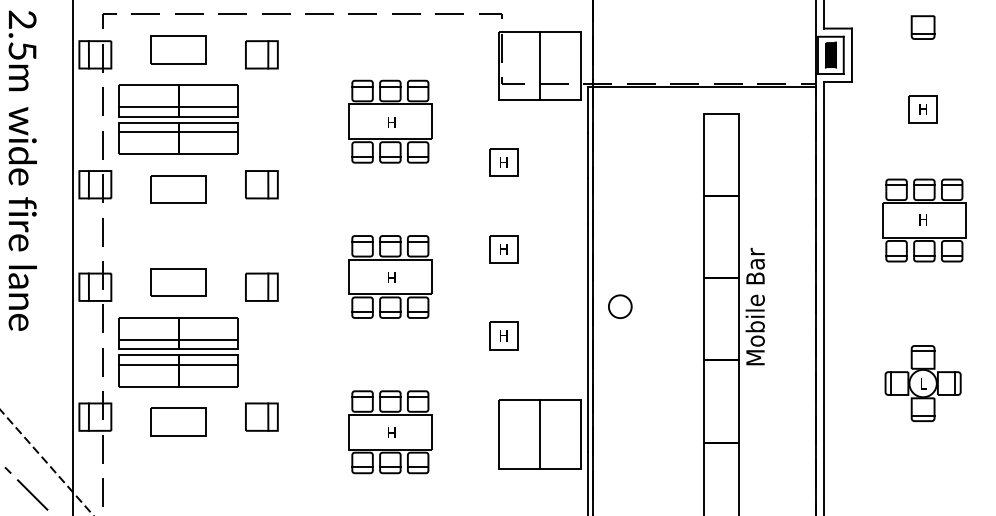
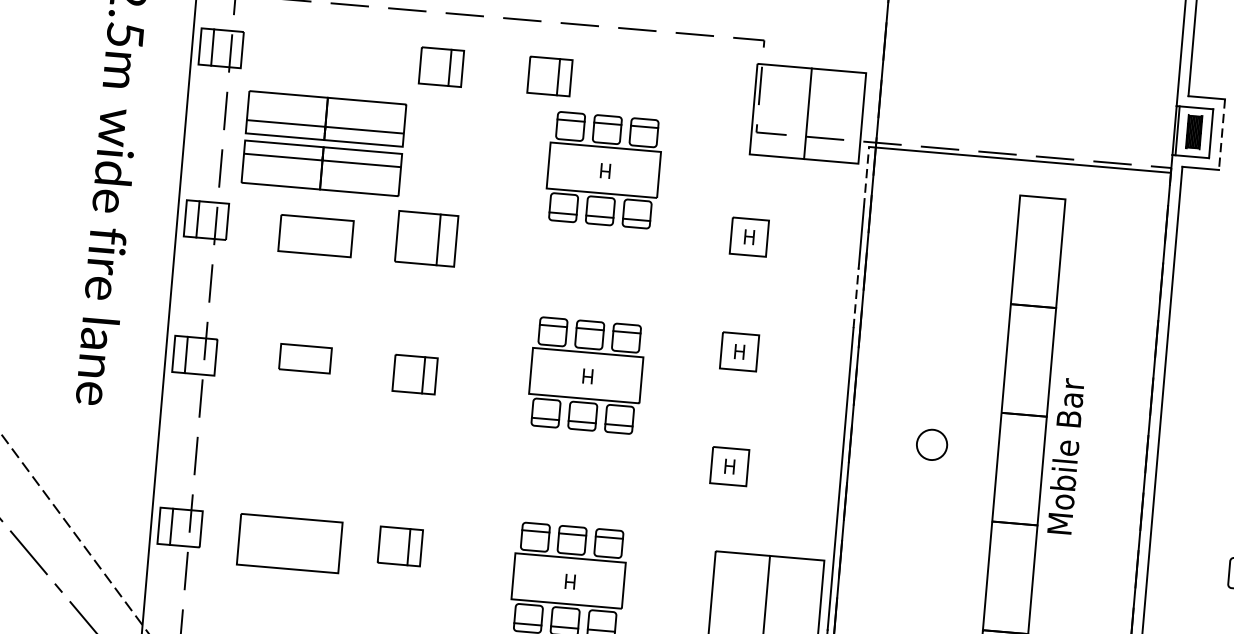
part: (178, 49) -> (331, 50), removed
part: (343, 54) -> (549, 75), added
line: (851, 55) -> (1221, 134), solid -> dashed
line: (587, 110) -> (865, 177), solid -> dashed
part: (261, 184) -> (426, 238), size x1.4
line: (587, 201) -> (855, 298), solid -> dashed
part: (178, 282) -> (305, 358), size x0.7
circle: (620, 306) -> (932, 444), moved
part: (178, 352) -> (297, 451), removed
part: (178, 421) -> (289, 542), size x1.4

